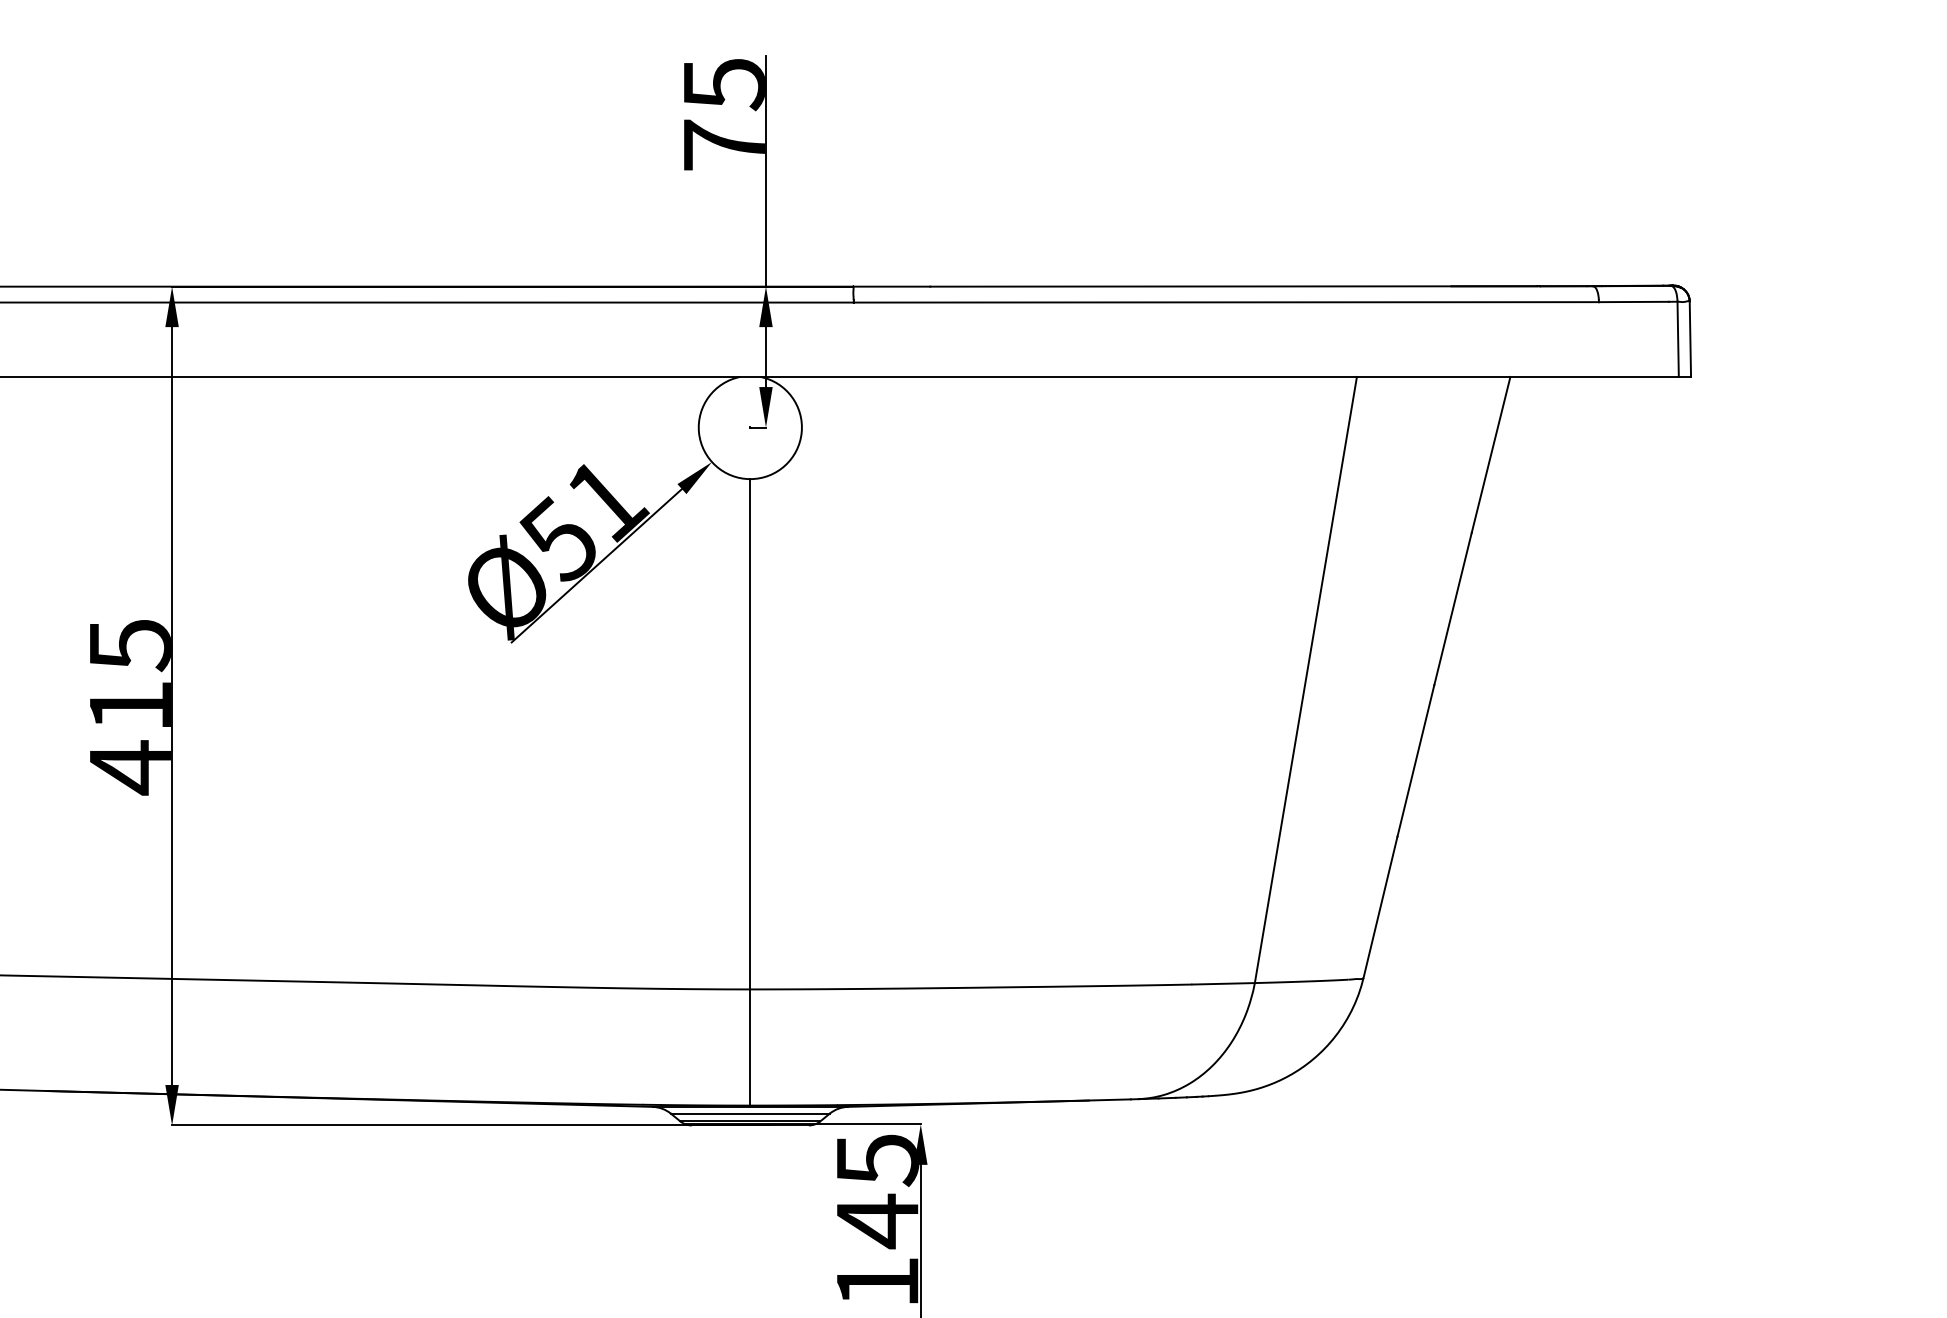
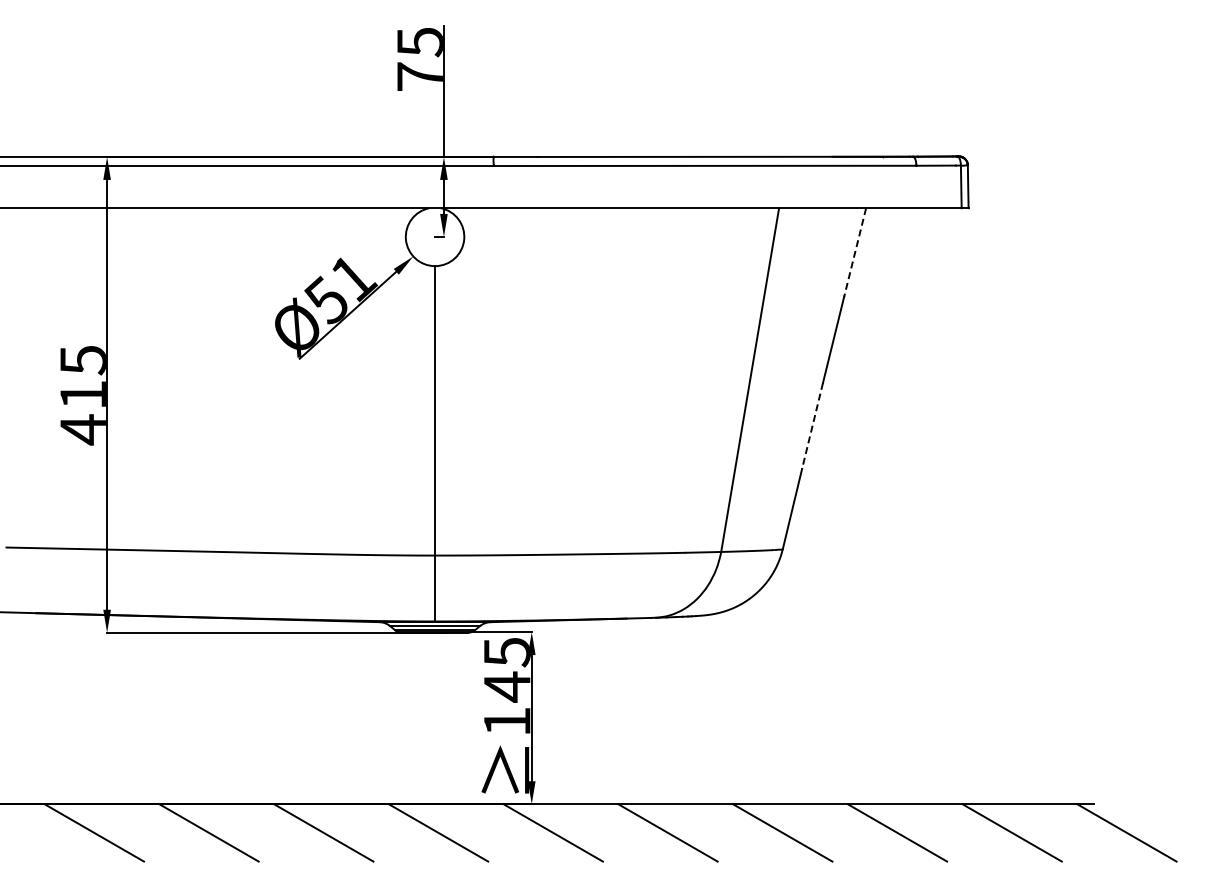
line: (1491, 455) -> (855, 252), solid -> dashed
line: (1415, 761) -> (812, 426), solid -> dashed

